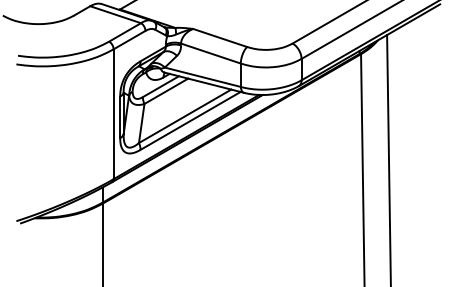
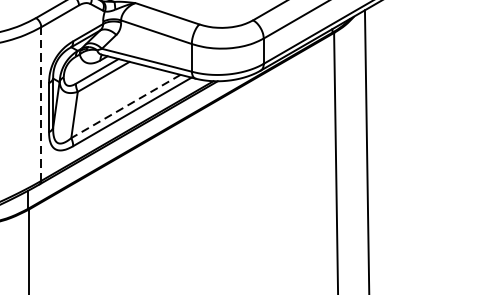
line: (113, 114) -> (41, 104), solid -> dashed
line: (184, 116) -> (125, 106), solid -> dashed

